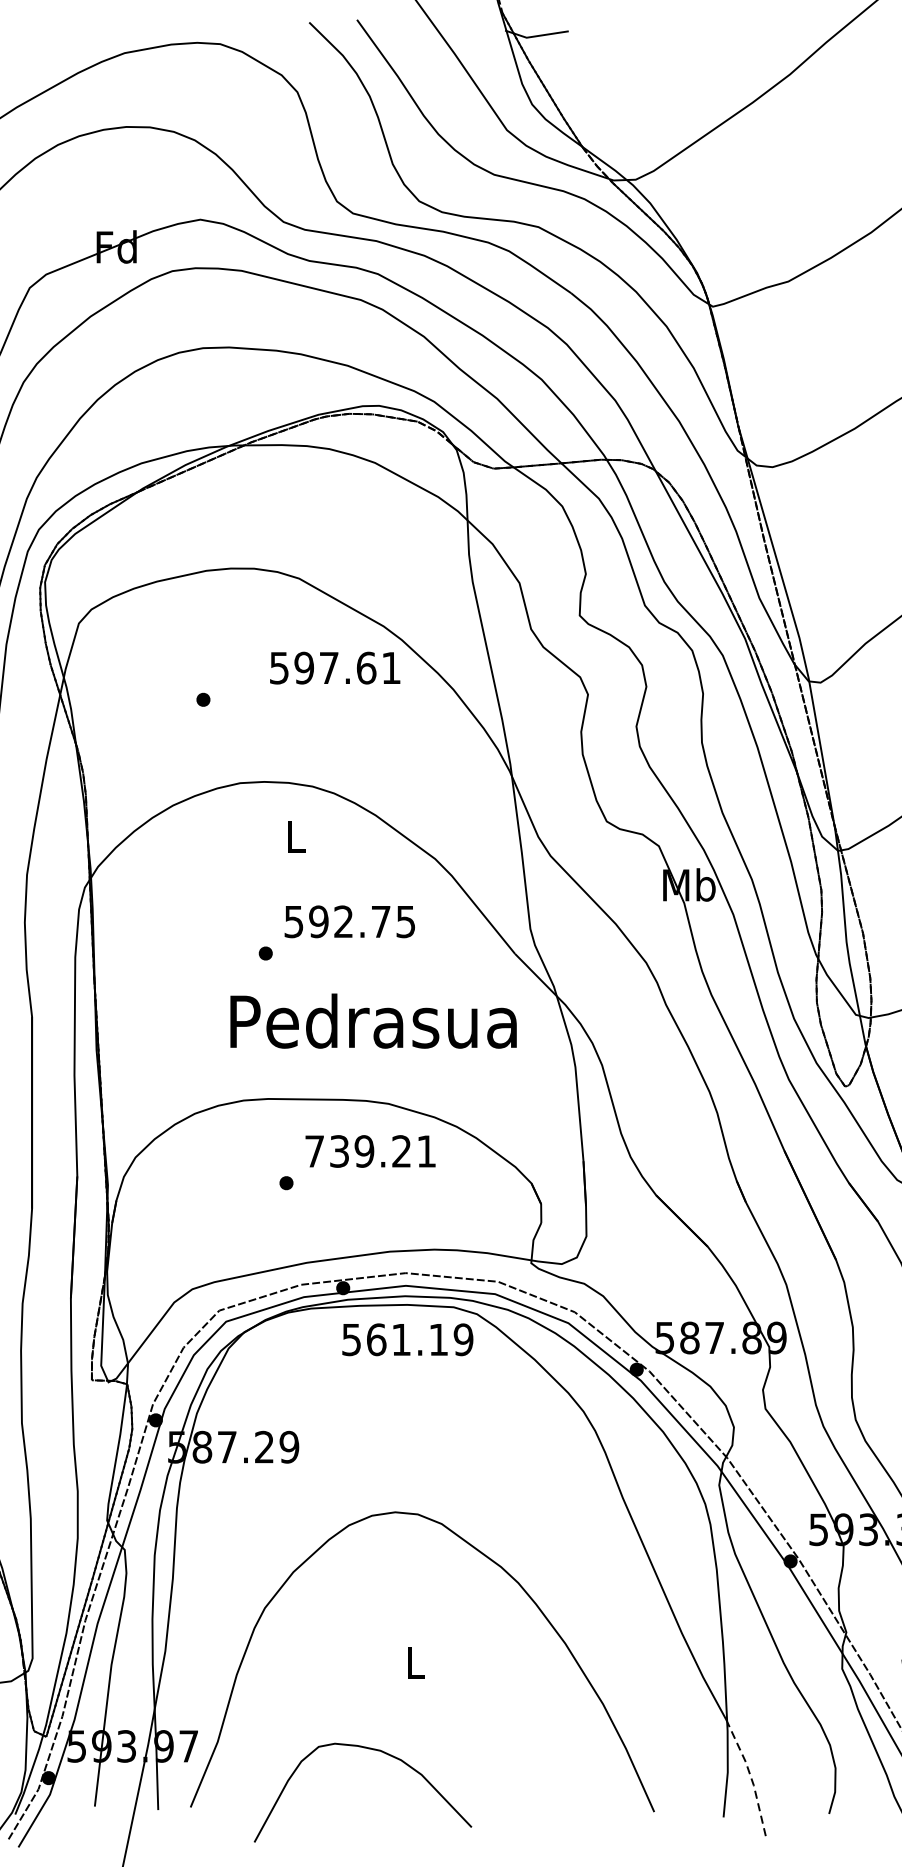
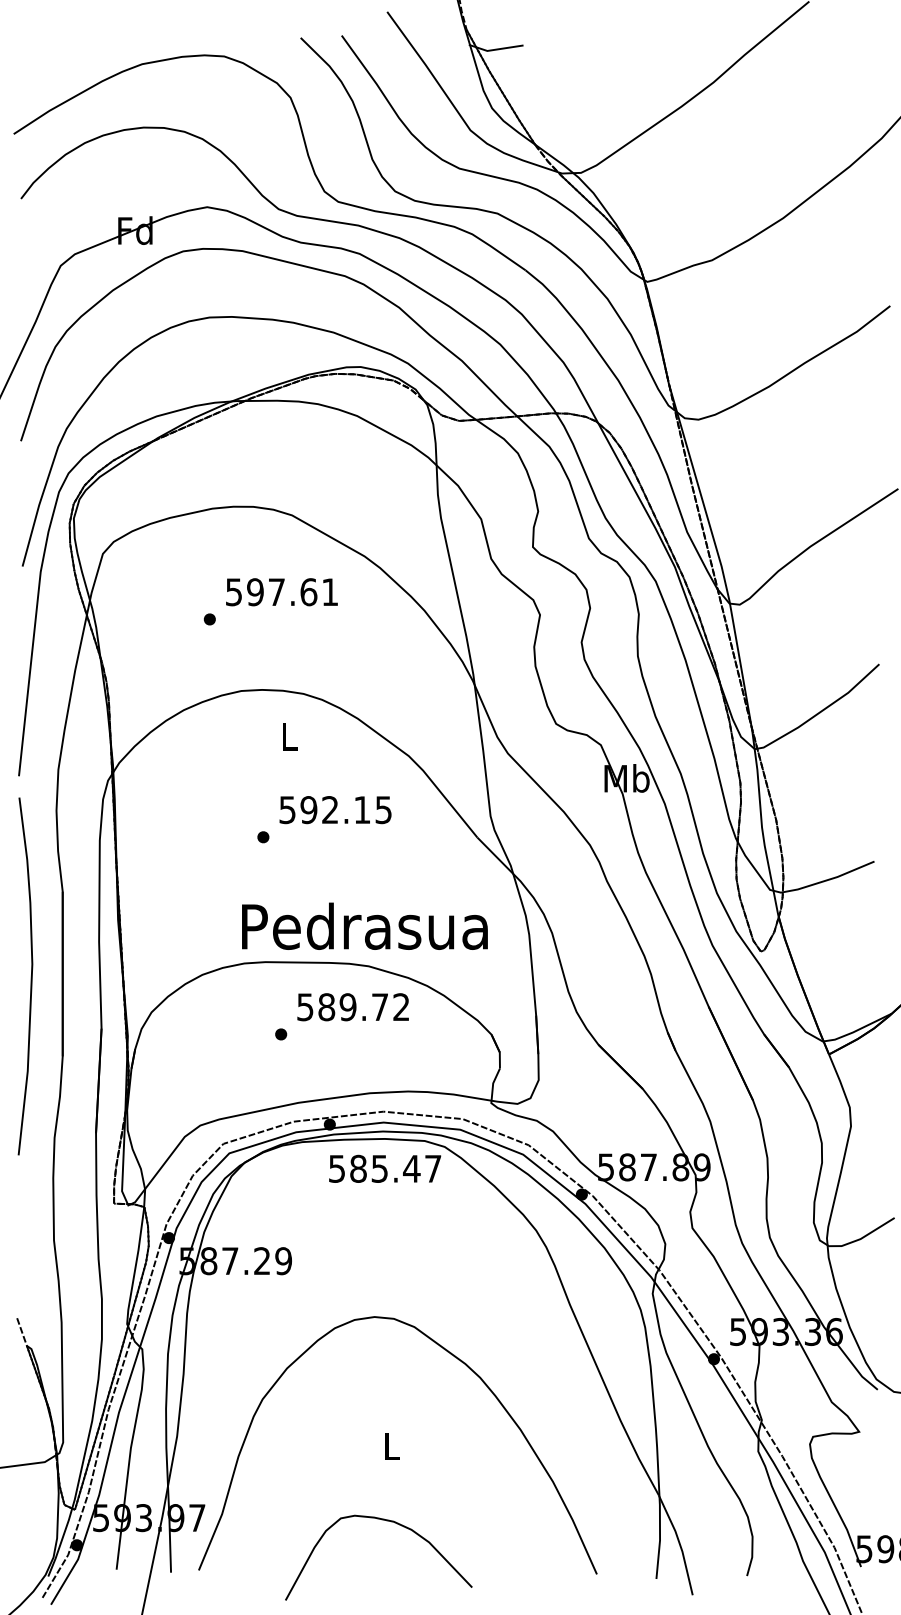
text: (334, 668) -> (281, 592), moved
text: (381, 921) -> (362, 809), 592.75 -> 592.15
text: (373, 1020) -> (364, 925), moved
text: (370, 1151) -> (353, 1007), 739.21 -> 589.72
text: (419, 1339) -> (395, 1168), 561.19 -> 585.47
curve: (371, 1750) -> (386, 1521), moved
line: (750, 1777) -> (679, 1544), dashed -> solid

